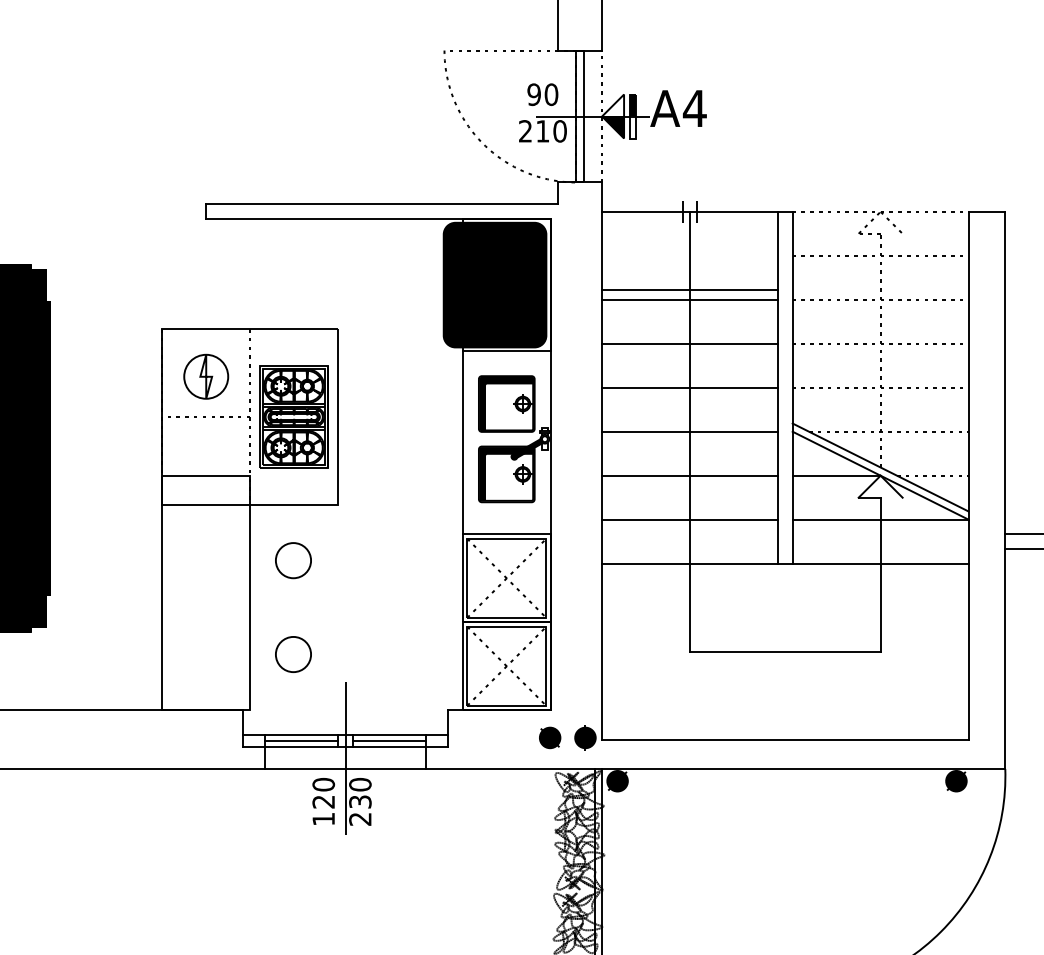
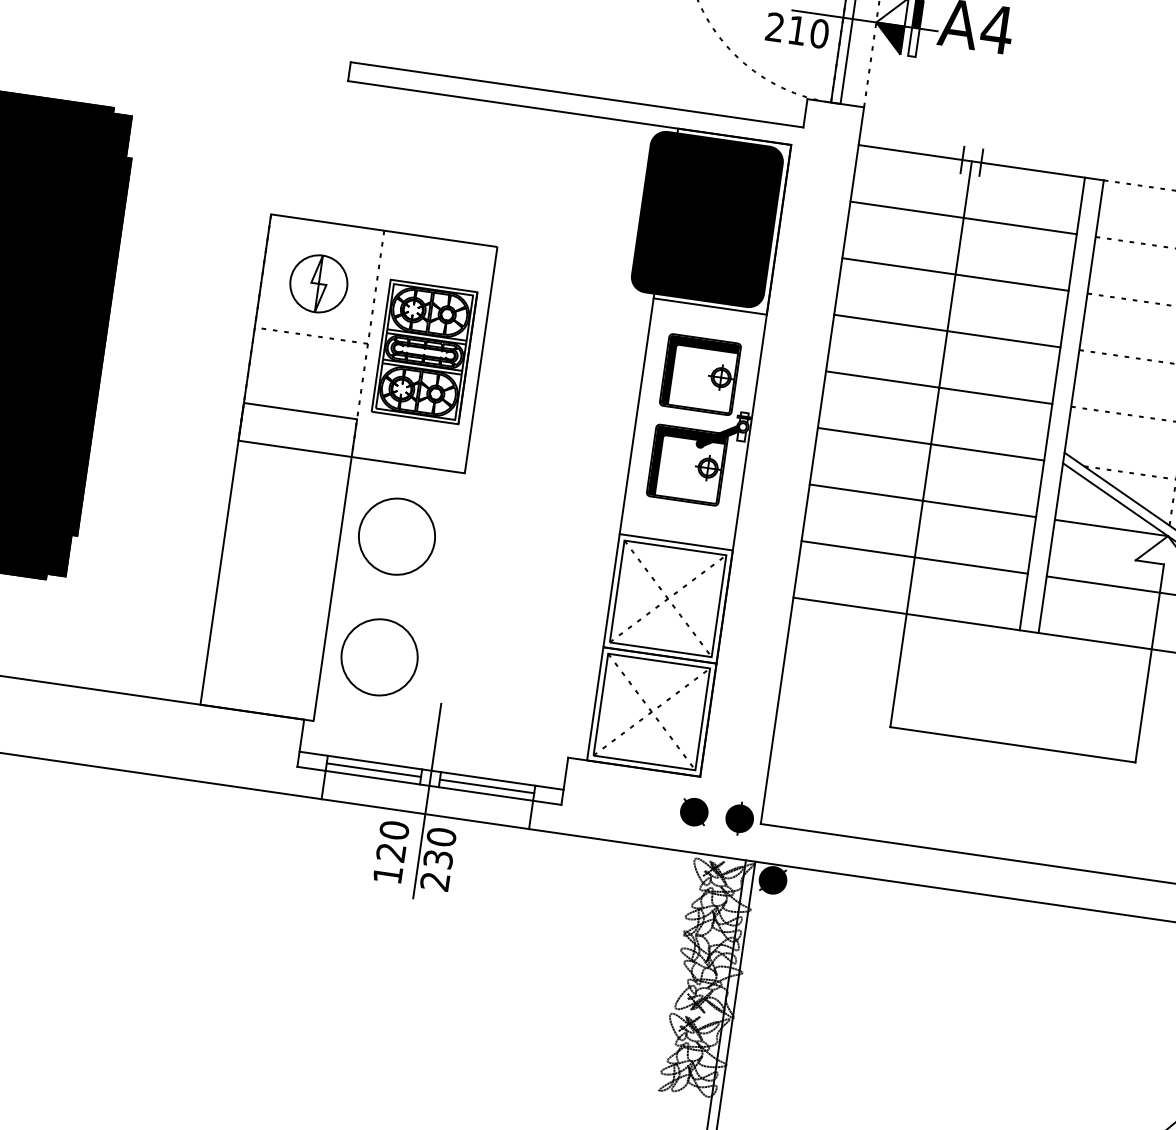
line: (690, 289) -> (964, 217), moved
circle: (293, 560) -> (397, 536), size x1.67
circle: (293, 654) -> (379, 657), size x1.67

